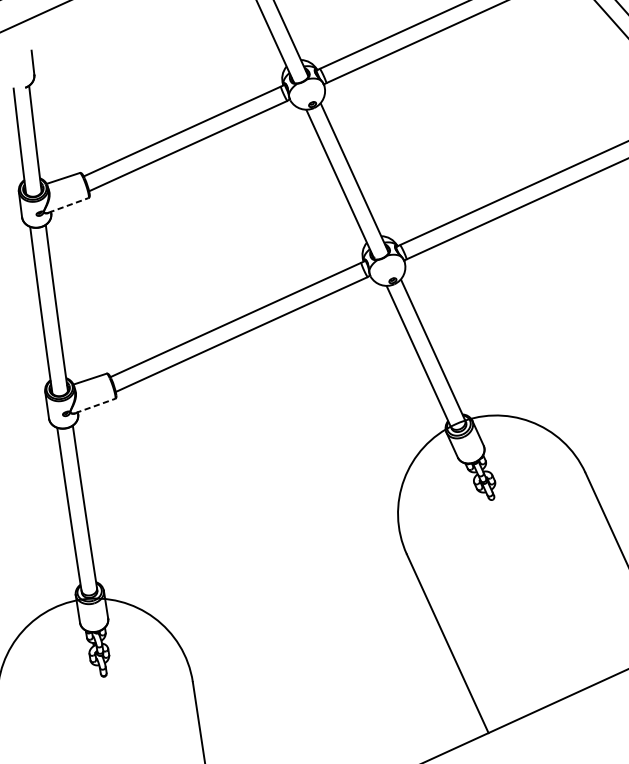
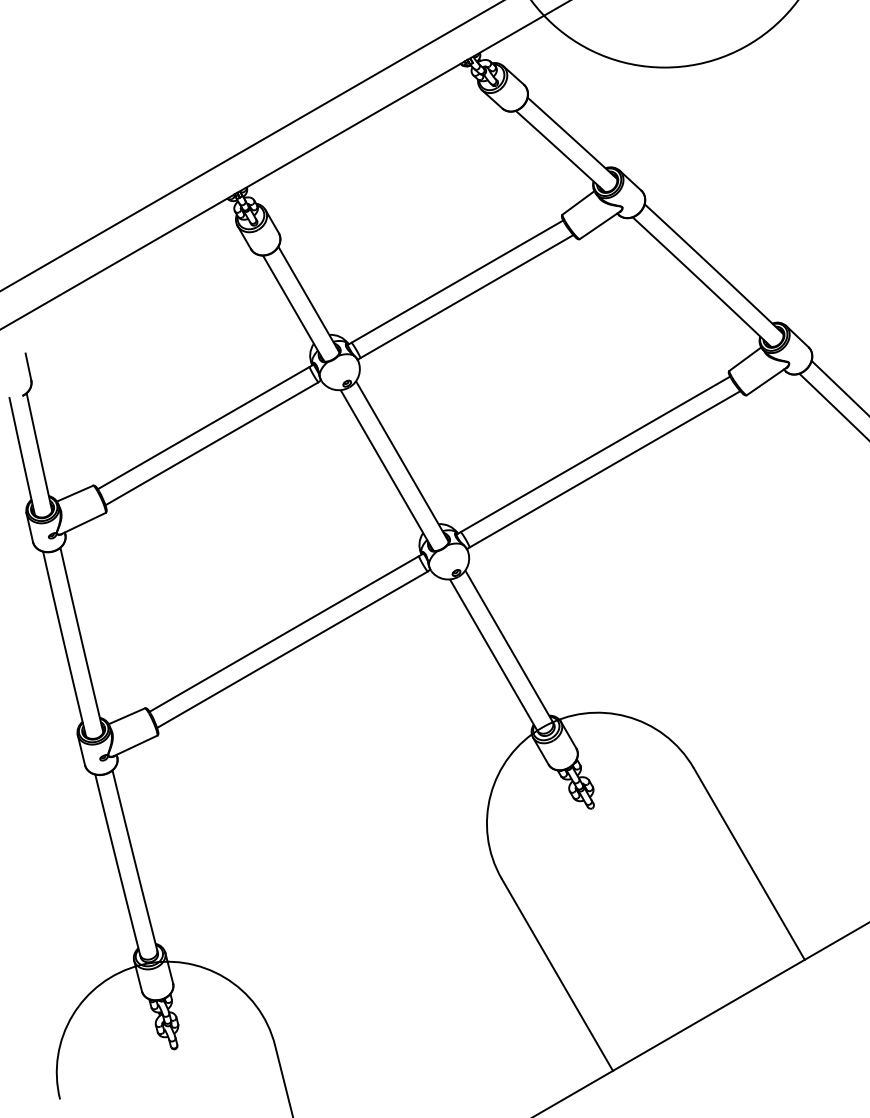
line: (69, 205) -> (84, 523), dashed -> solid
line: (95, 405) -> (135, 745), dashed -> solid

